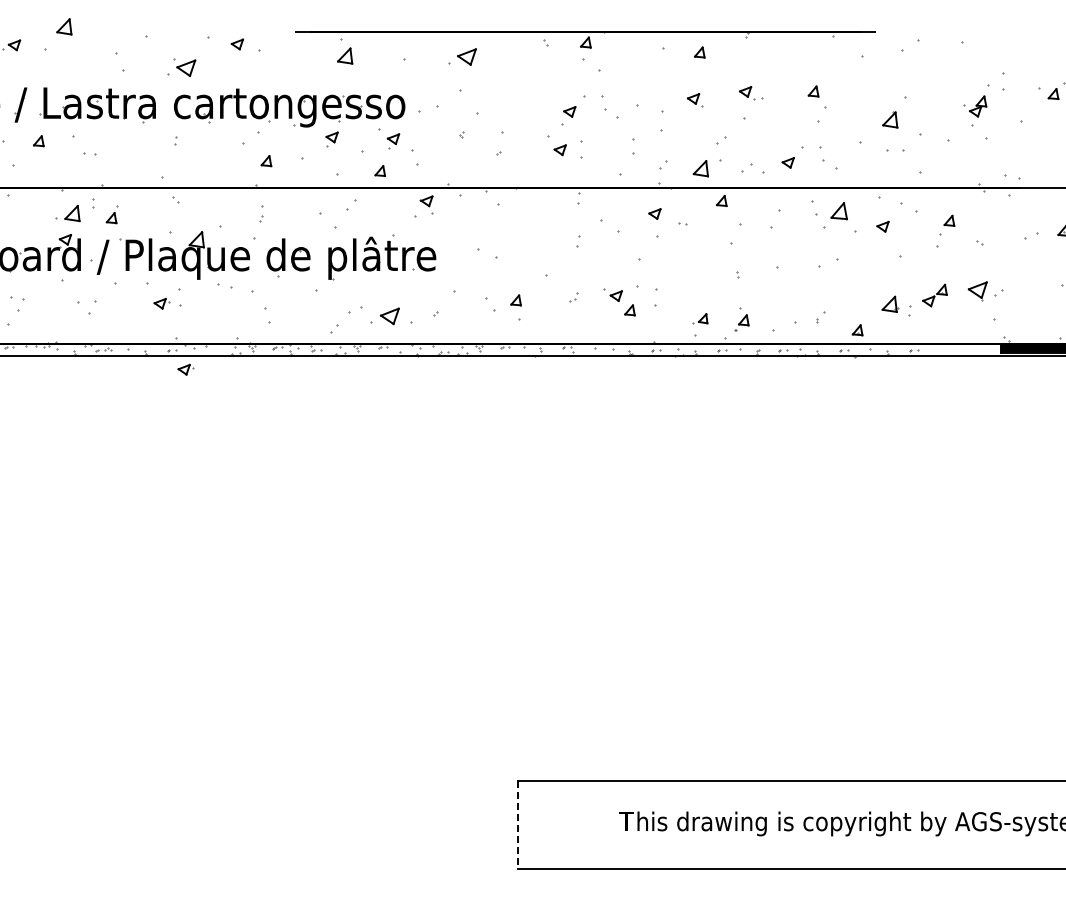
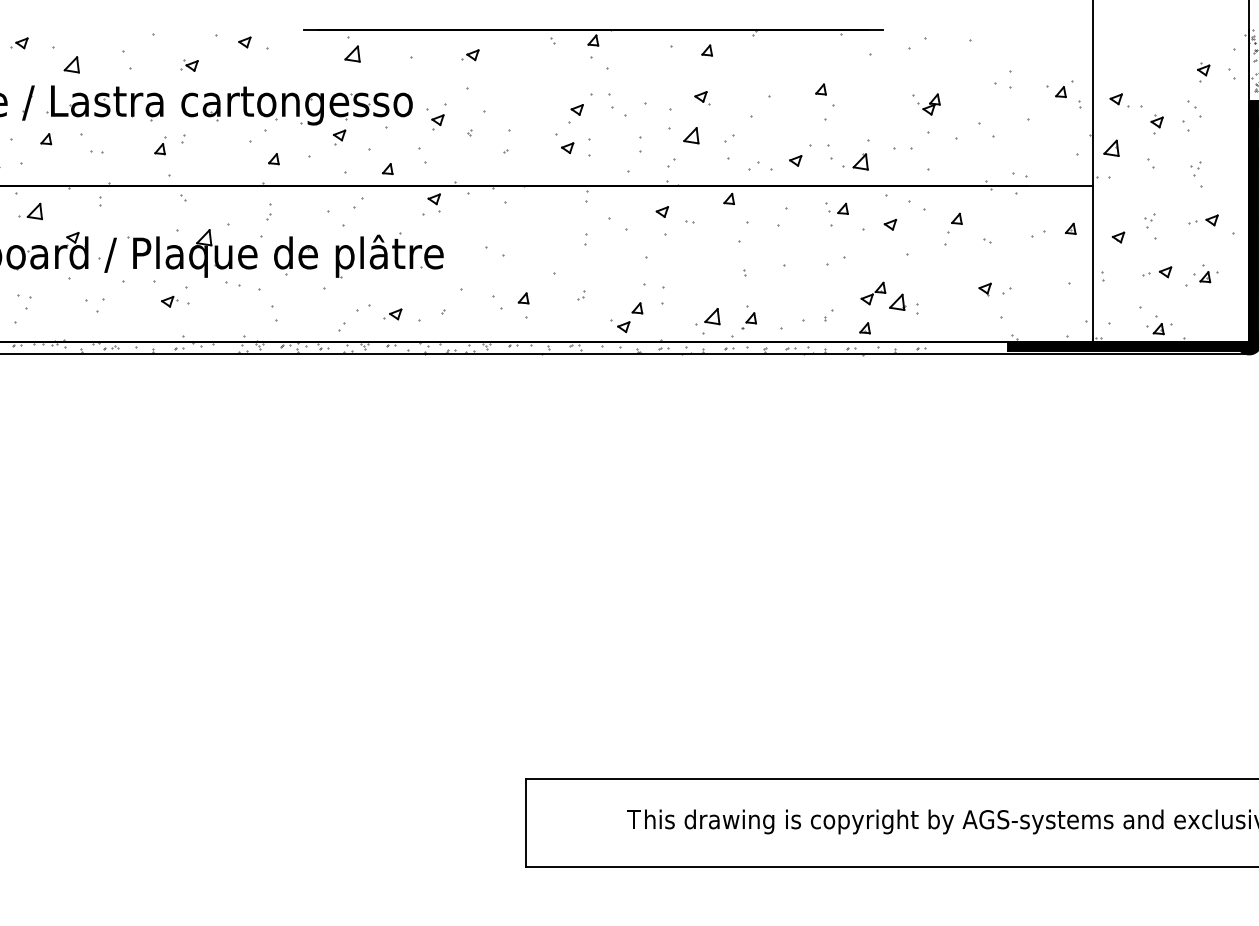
part: (64, 26) -> (71, 64), moved
part: (463, 57) -> (470, 55), size x0.62
part: (182, 67) -> (189, 65), size x0.62
part: (747, 93) -> (754, 91), removed
part: (975, 106) -> (928, 104), moved
part: (890, 119) -> (860, 161), moved
part: (393, 141) -> (437, 122), moved
part: (701, 168) -> (691, 135), moved
part: (829, 210) -> (836, 208), size x0.62
part: (68, 213) -> (30, 211), moved
part: (112, 214) -> (160, 145), moved
part: (977, 291) -> (984, 289), size x0.62
part: (613, 295) -> (620, 326), moved
part: (935, 295) -> (873, 293), moved
part: (385, 316) -> (392, 314), size x0.62
part: (700, 318) -> (707, 316), size x1.67
part: (186, 369) -> (193, 367), removed
line: (518, 825) -> (525, 823), dashed -> solid

